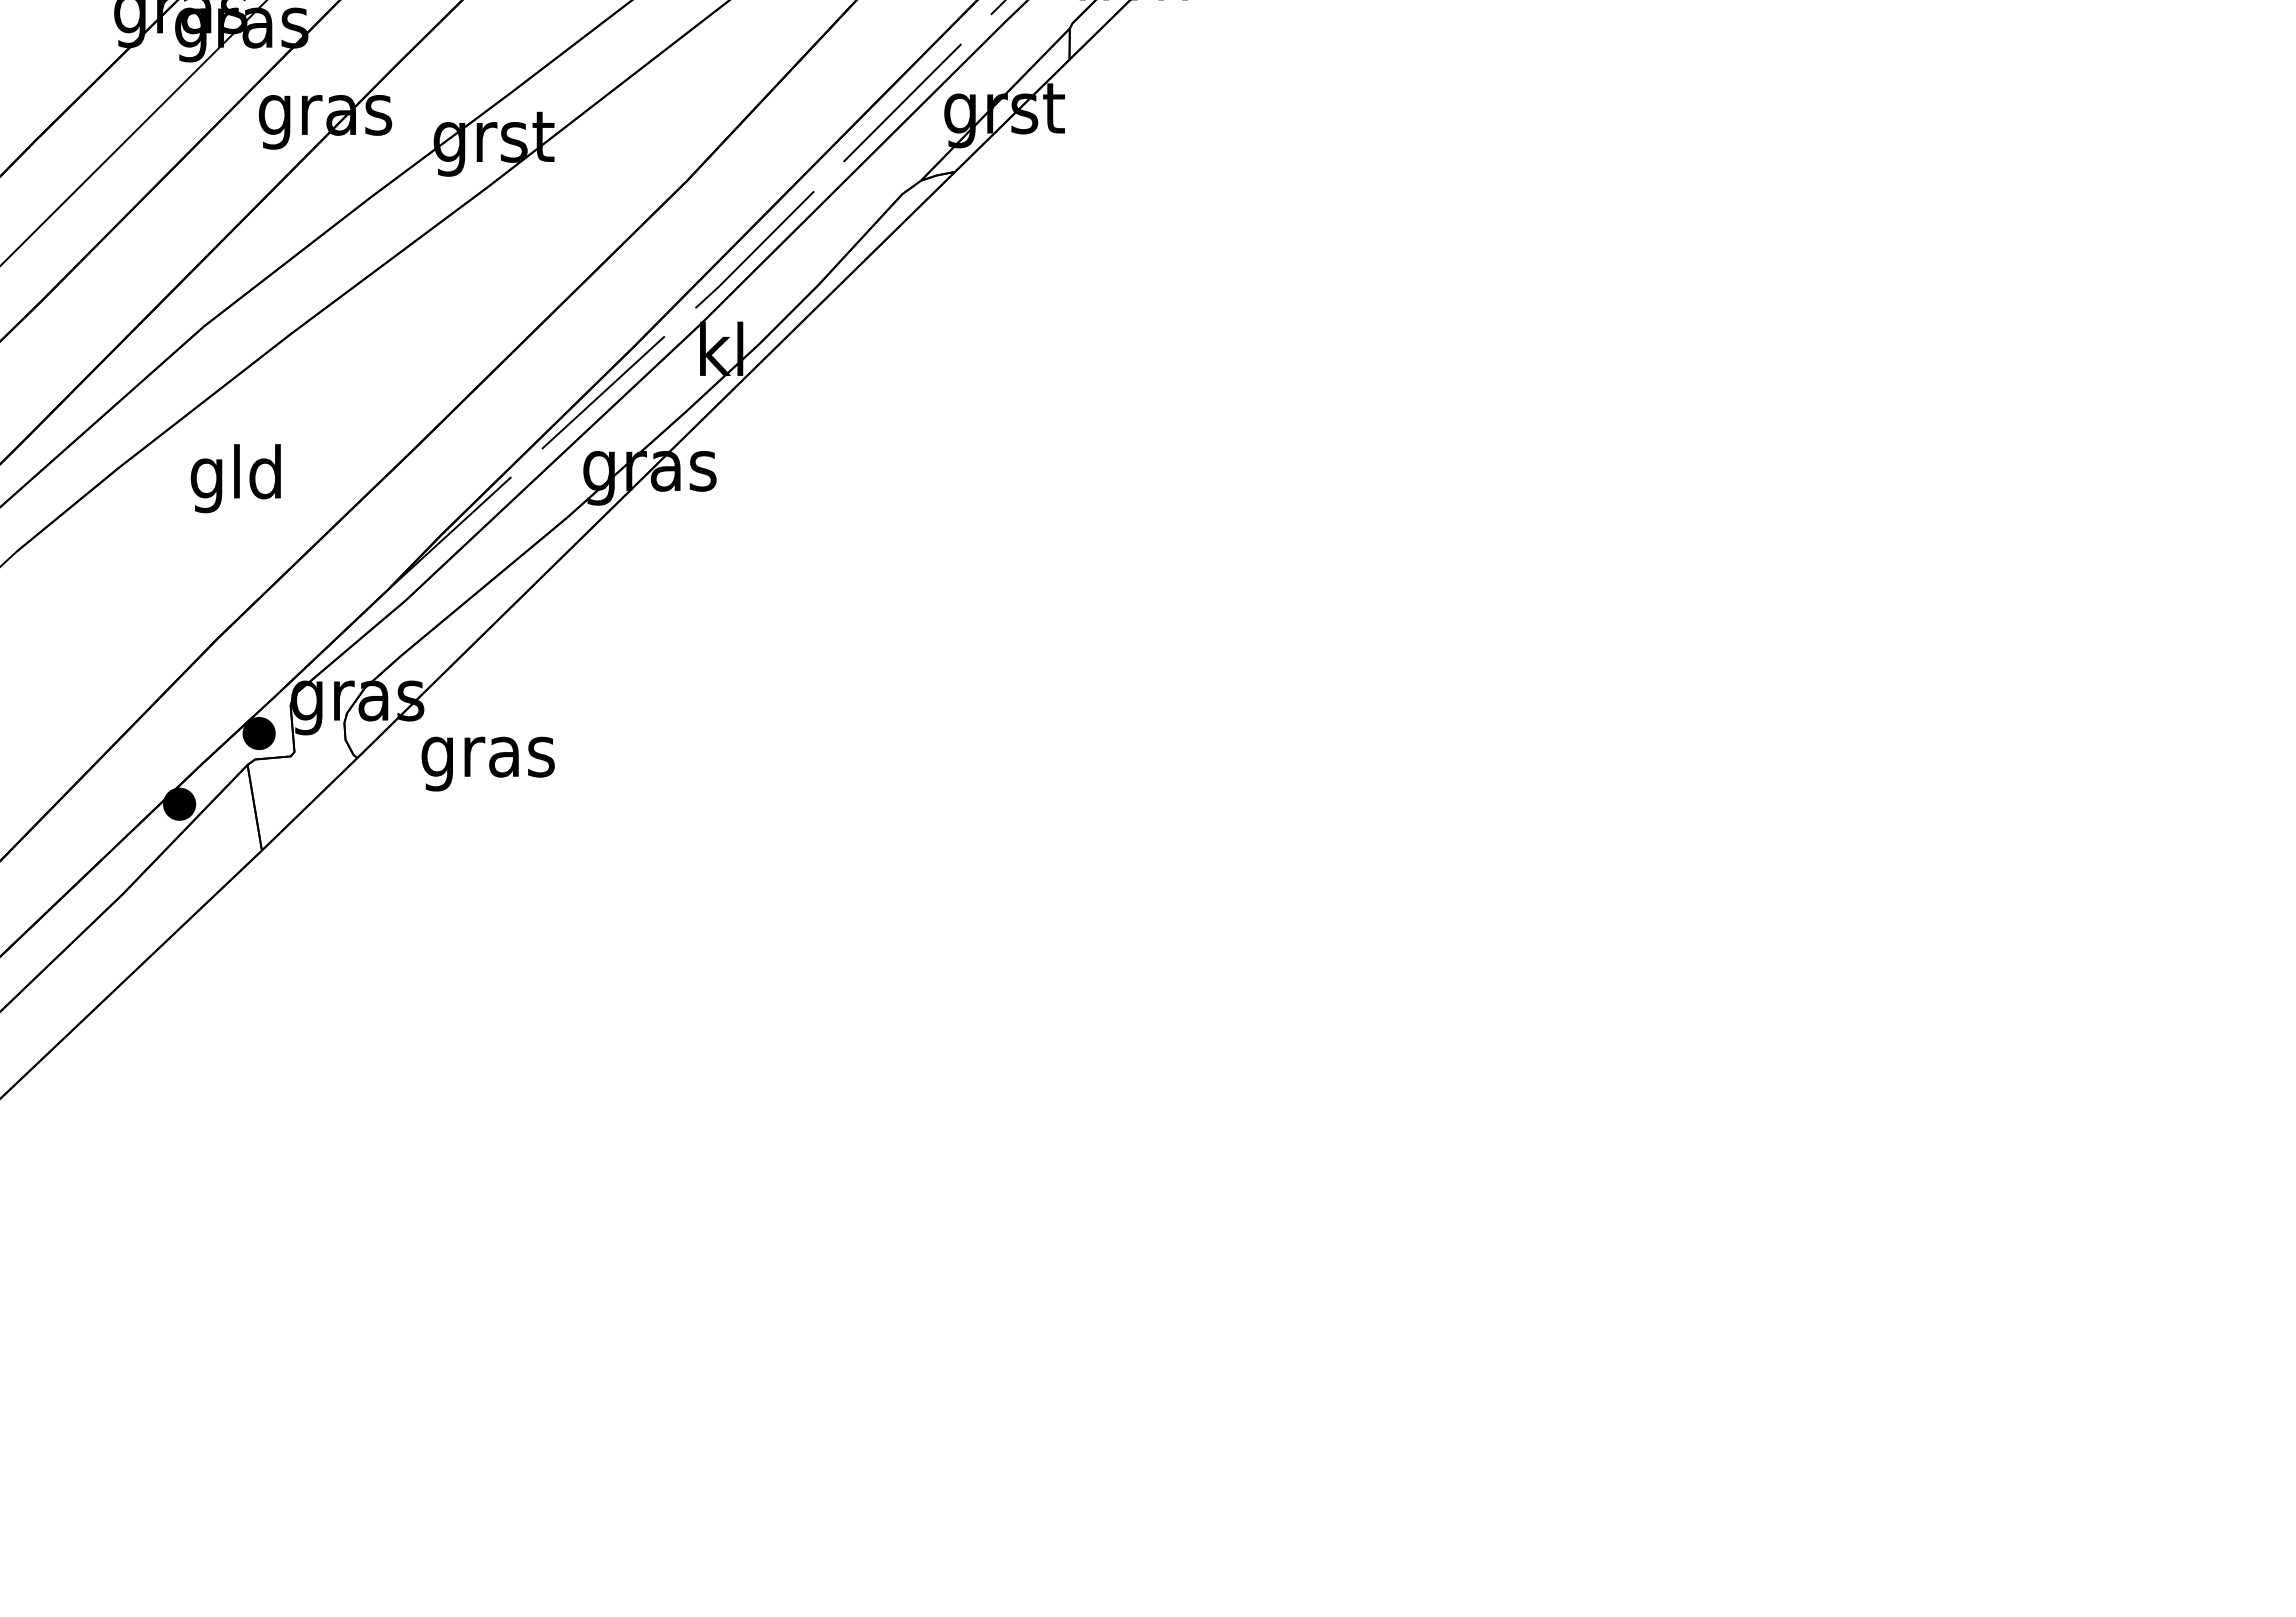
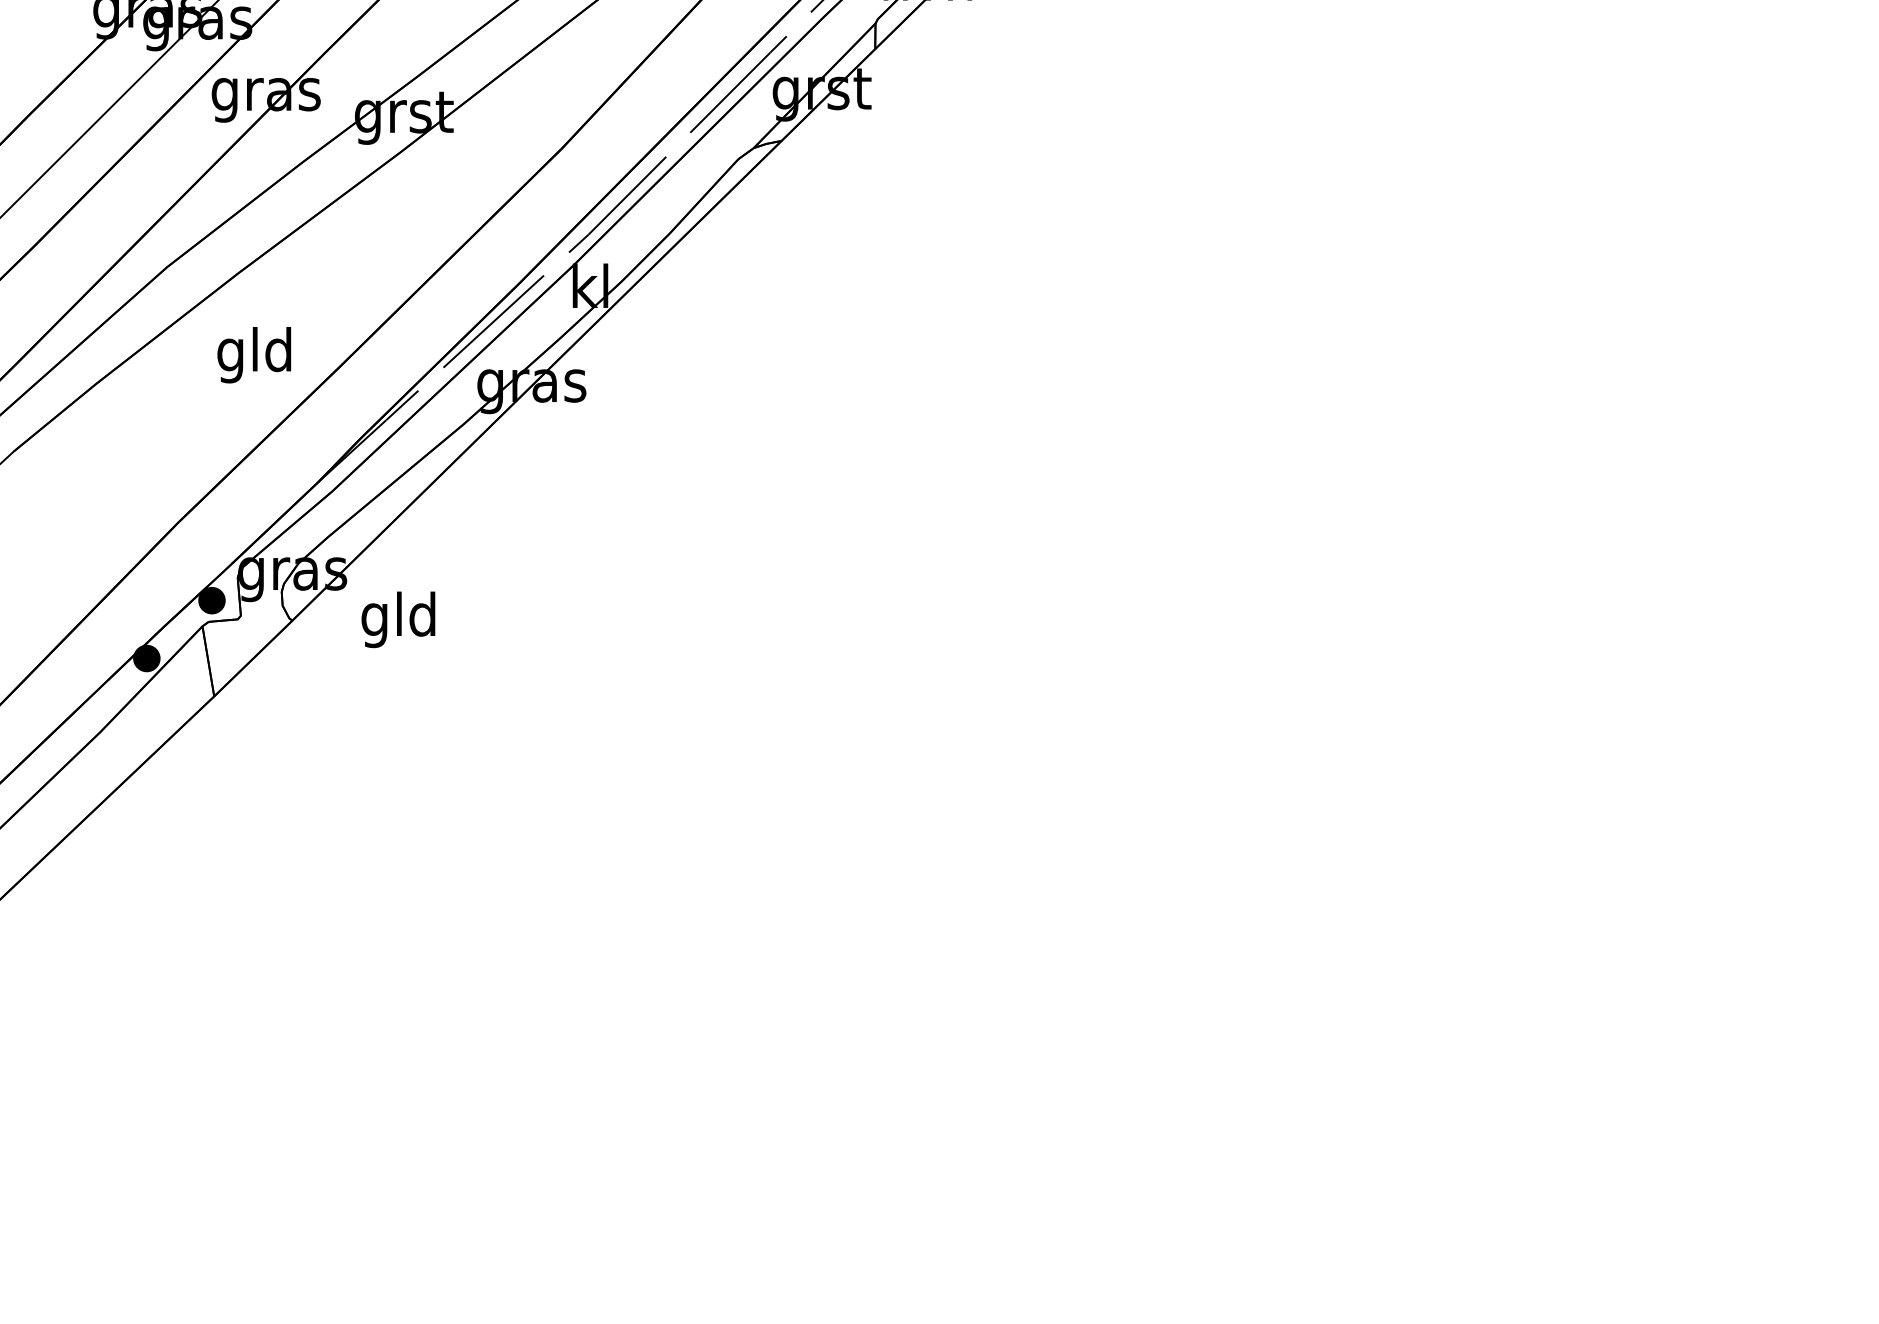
text: (235, 478) -> (254, 355), moved
text: (487, 756) -> (398, 619), gras -> gld

